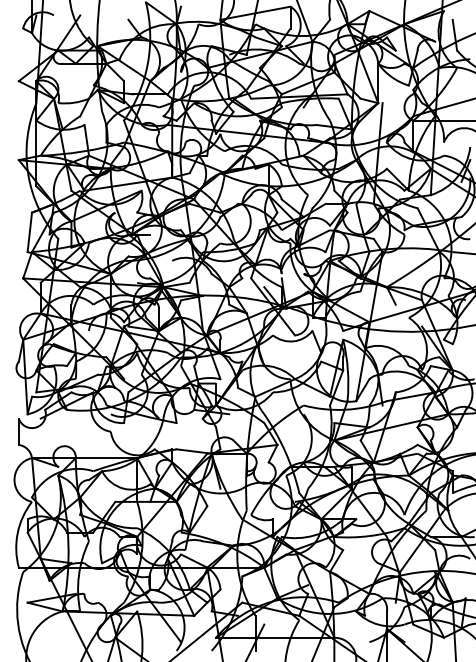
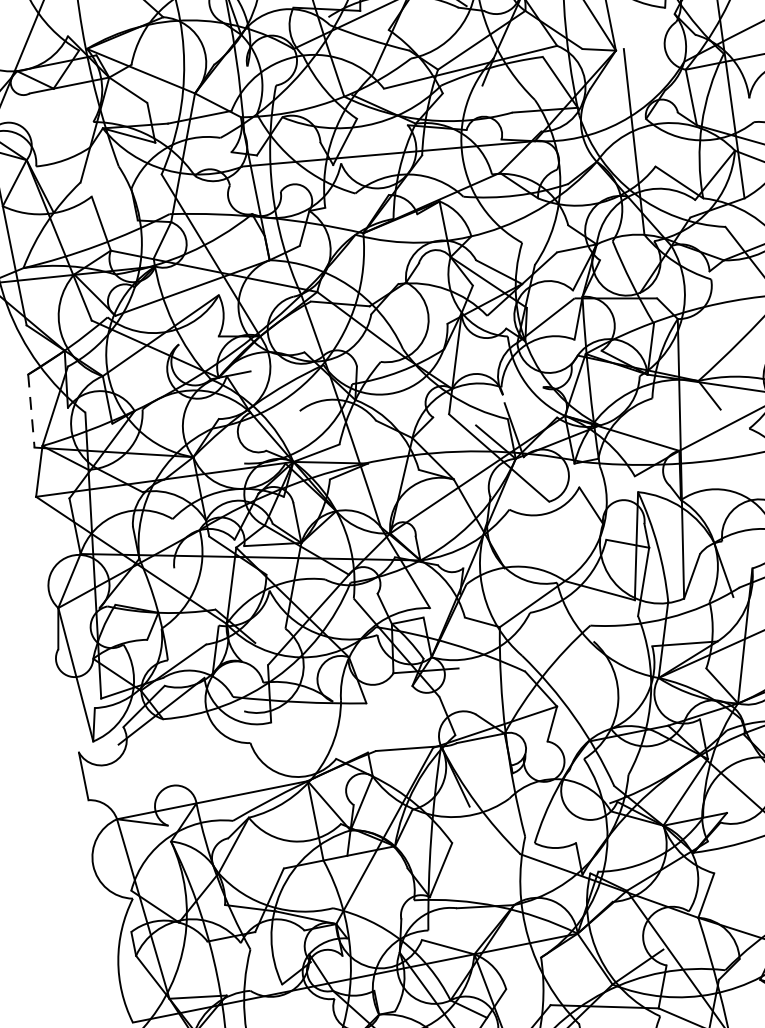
line: (29, 232) -> (30, 411), solid -> dashed

